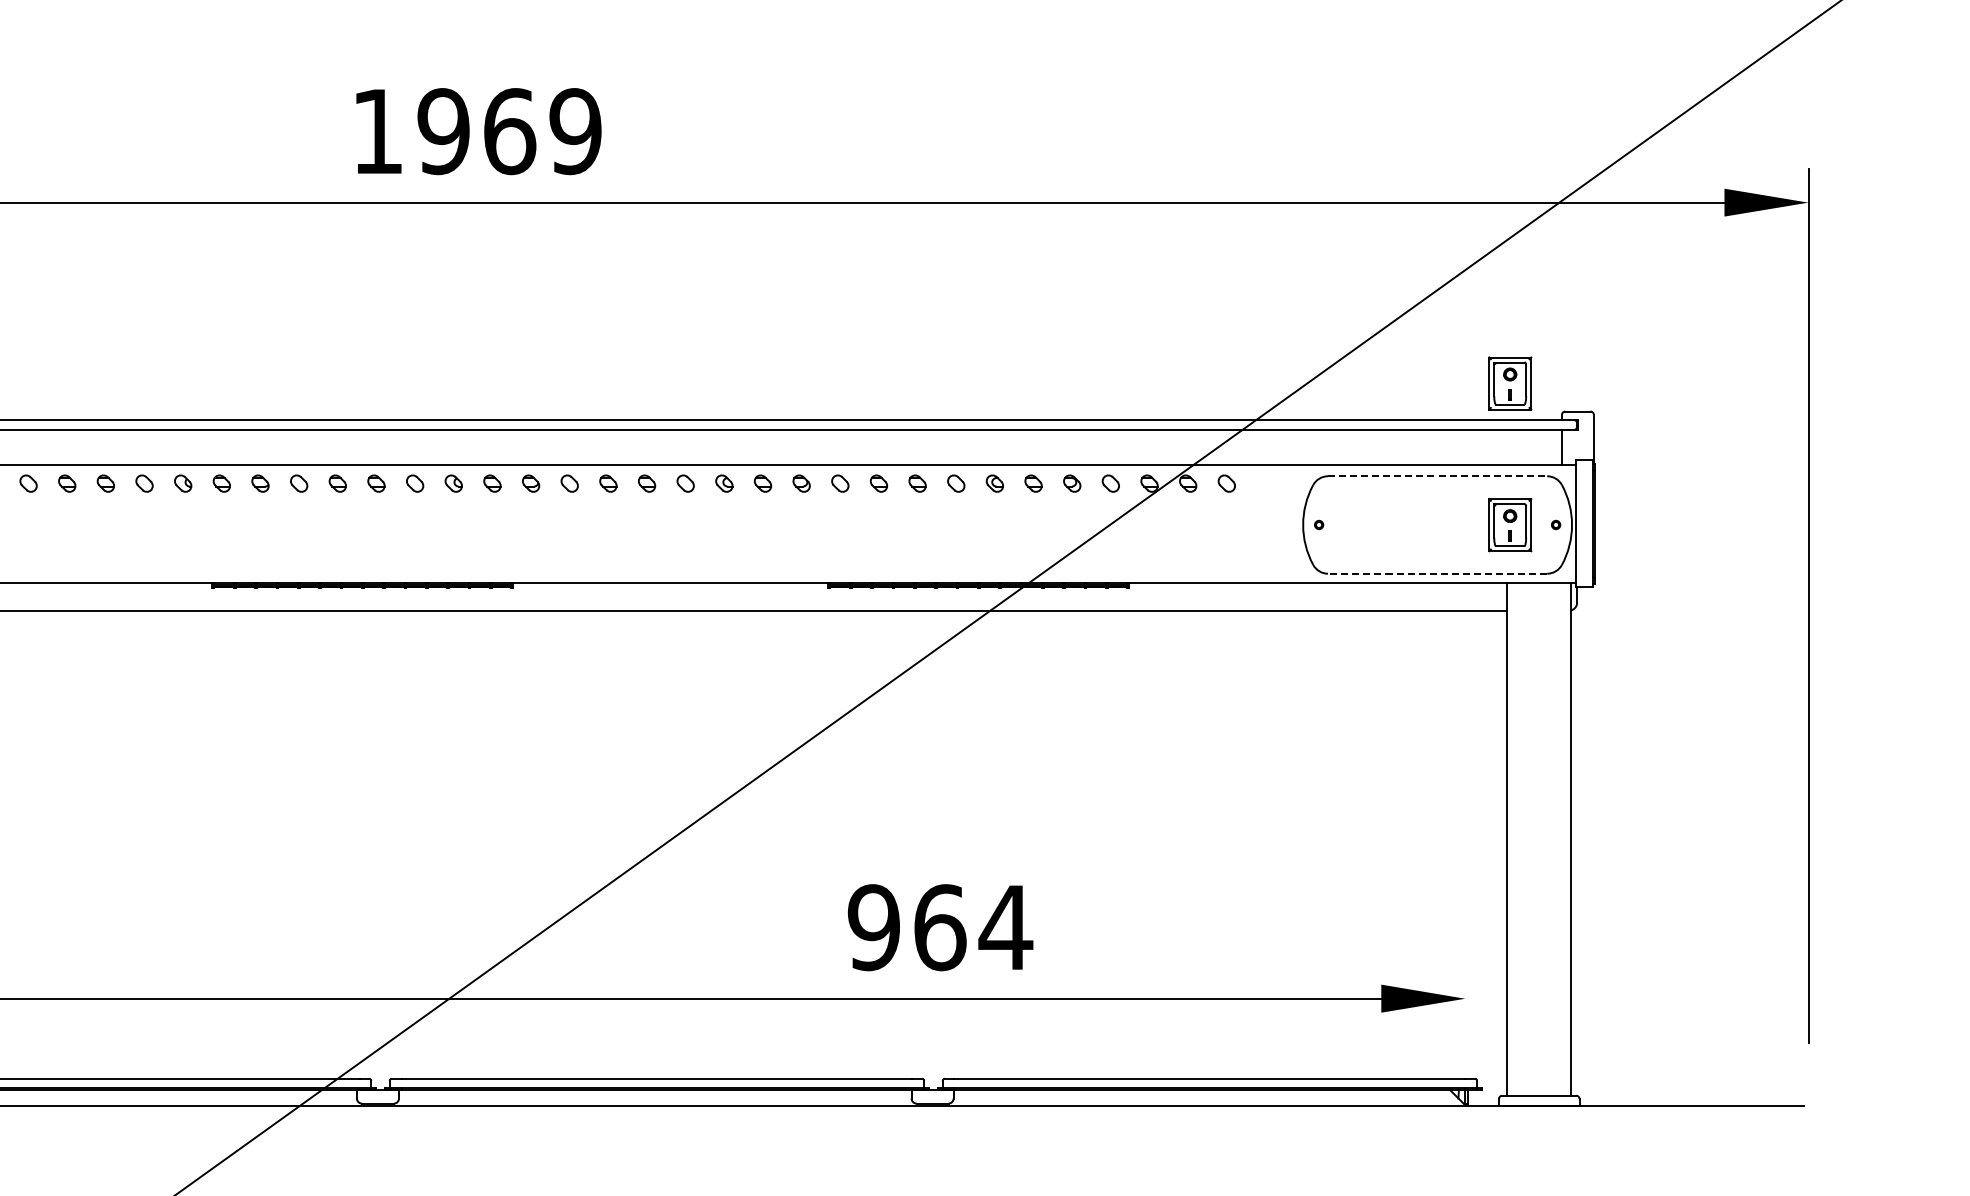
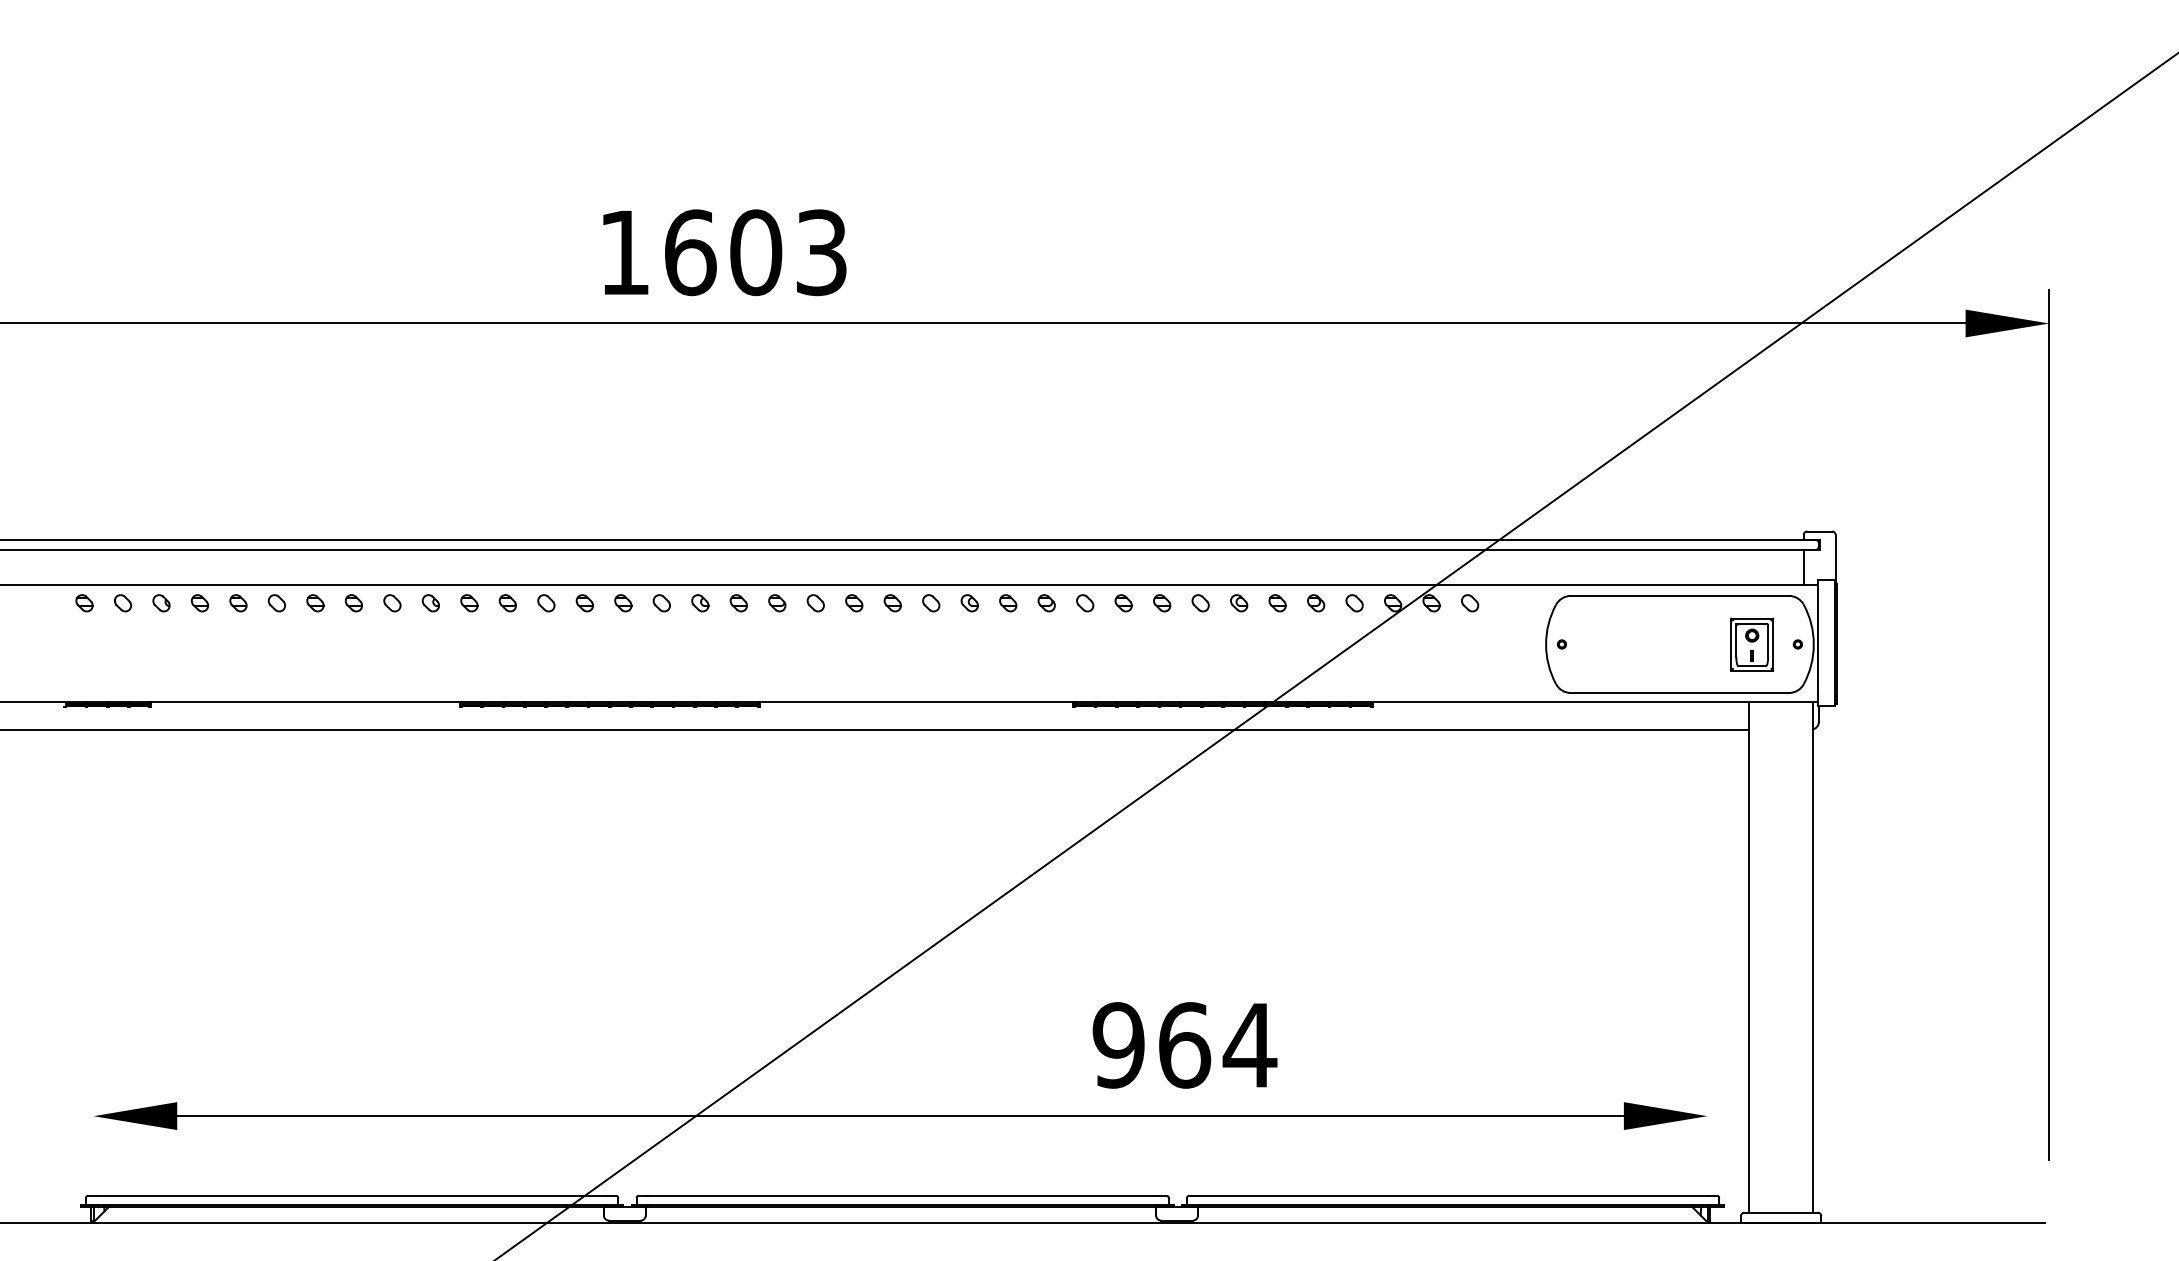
text: (509, 131) -> (755, 252), 1969 -> 1603
part: (1510, 383) -> (1752, 503), removed
line: (1438, 475) -> (1680, 595), dashed -> solid
line: (1437, 573) -> (1679, 692), dashed -> solid

